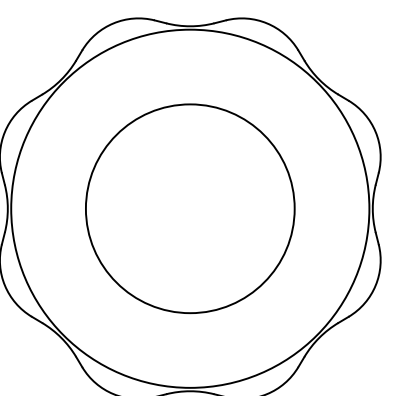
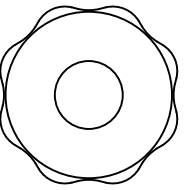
circle: (189, 207) -> (88, 94), size x0.7

